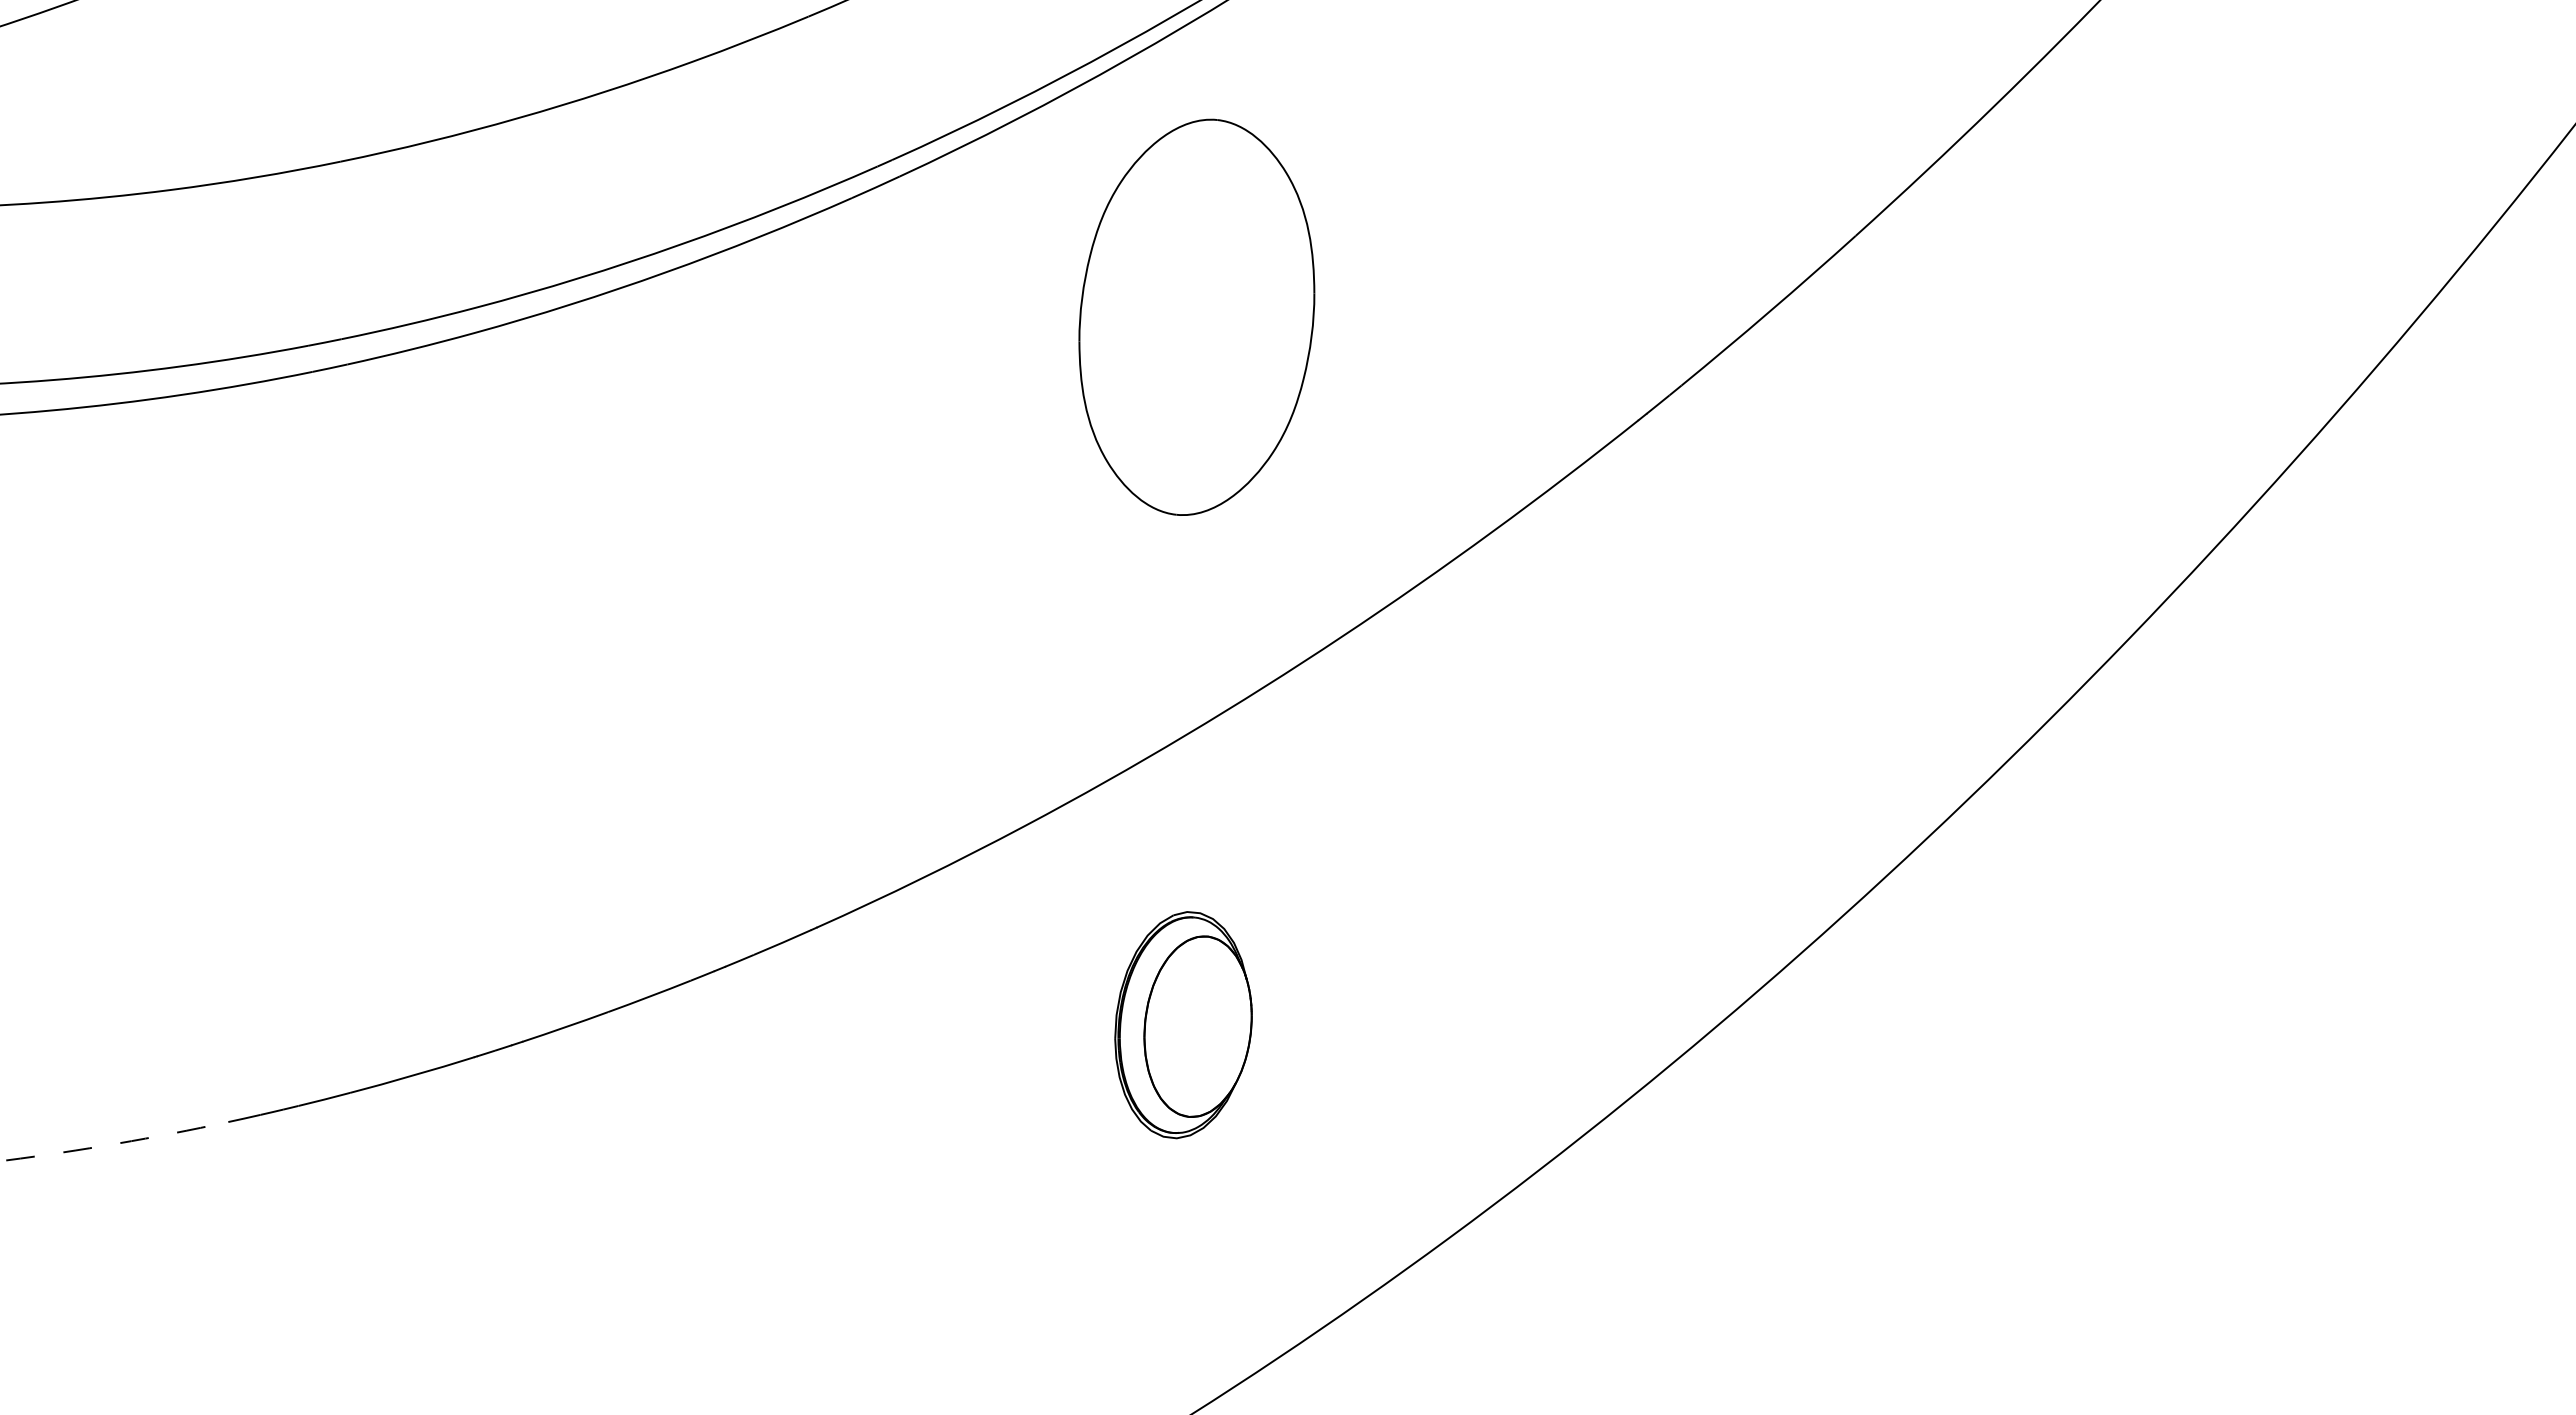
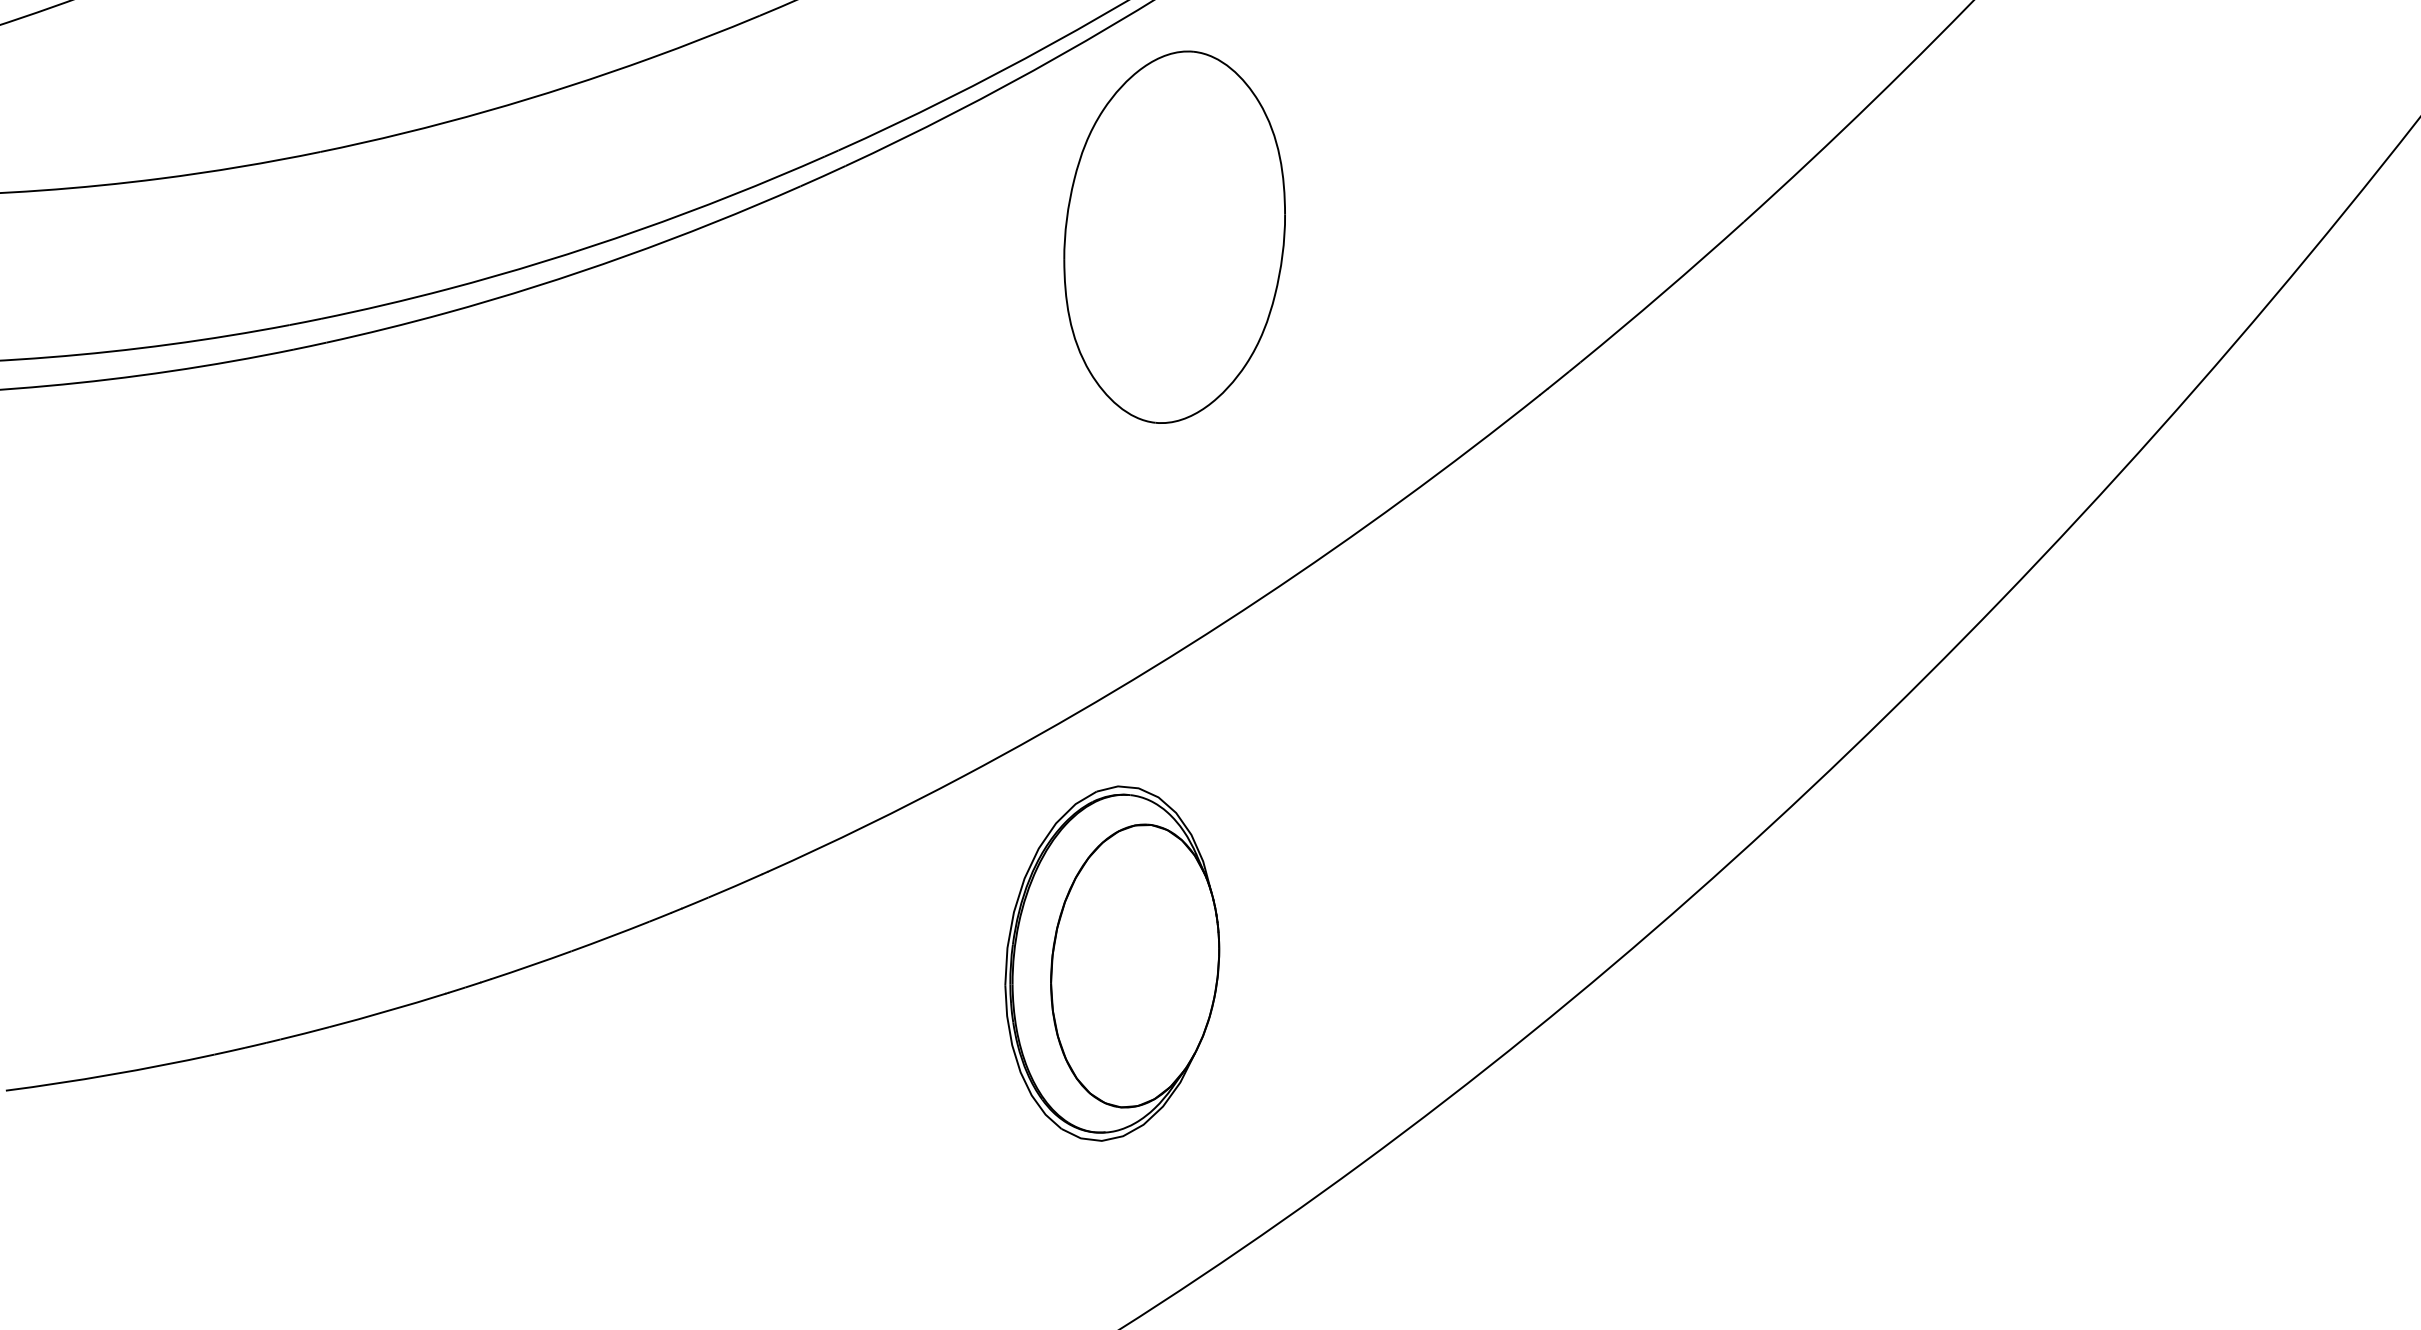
part: (1196, 316) -> (1174, 236), moved
part: (1183, 1024) -> (1112, 962), size x1.67
arc: (117, 1143) -> (110, 1074), dashed -> solid

